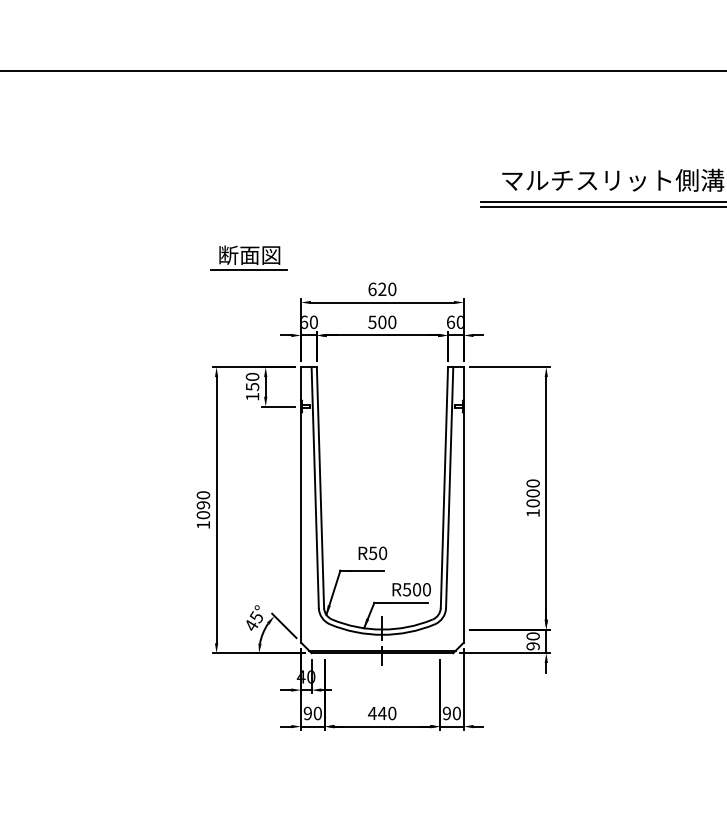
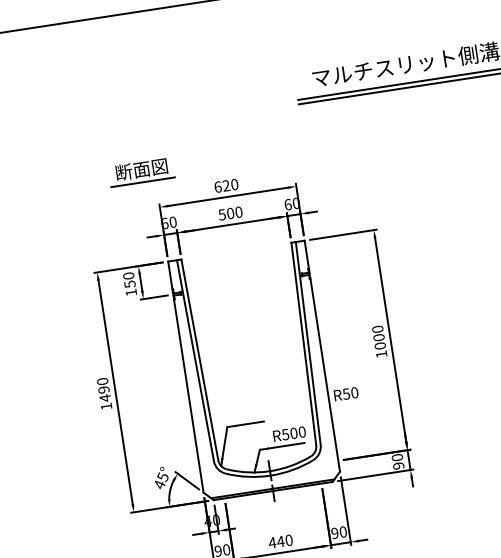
part: (248, 257) -> (141, 171), moved
text: (203, 514) -> (105, 397), 1090 -> 1490
text: (372, 553) -> (345, 394), moved

